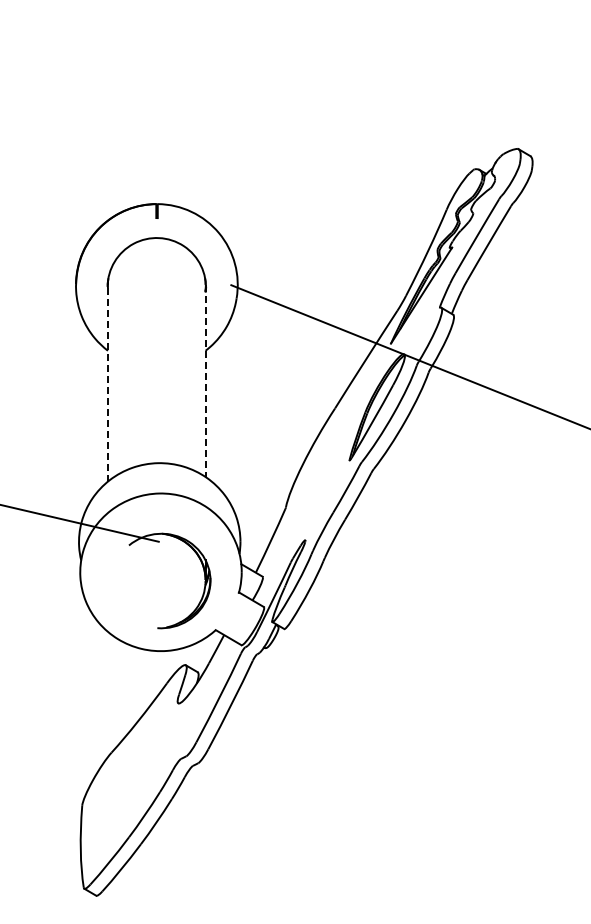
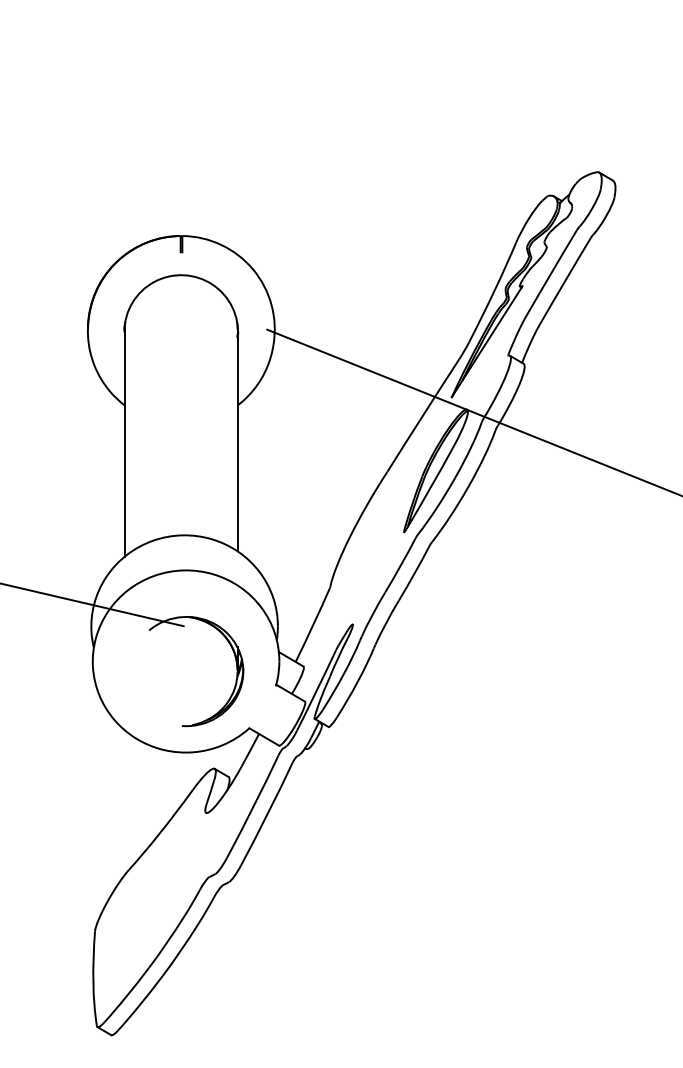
line: (205, 381) -> (237, 440), dashed -> solid
line: (107, 382) -> (124, 442), dashed -> solid

